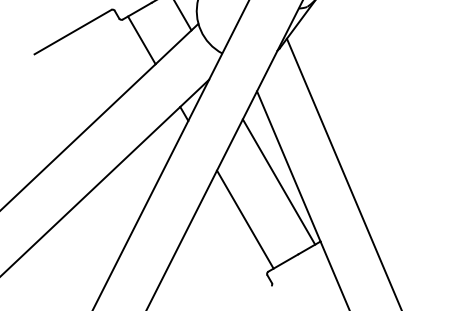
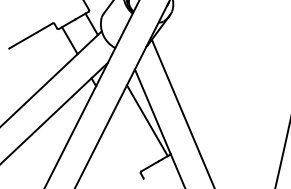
line: (245, 218) -> (128, 141), removed

